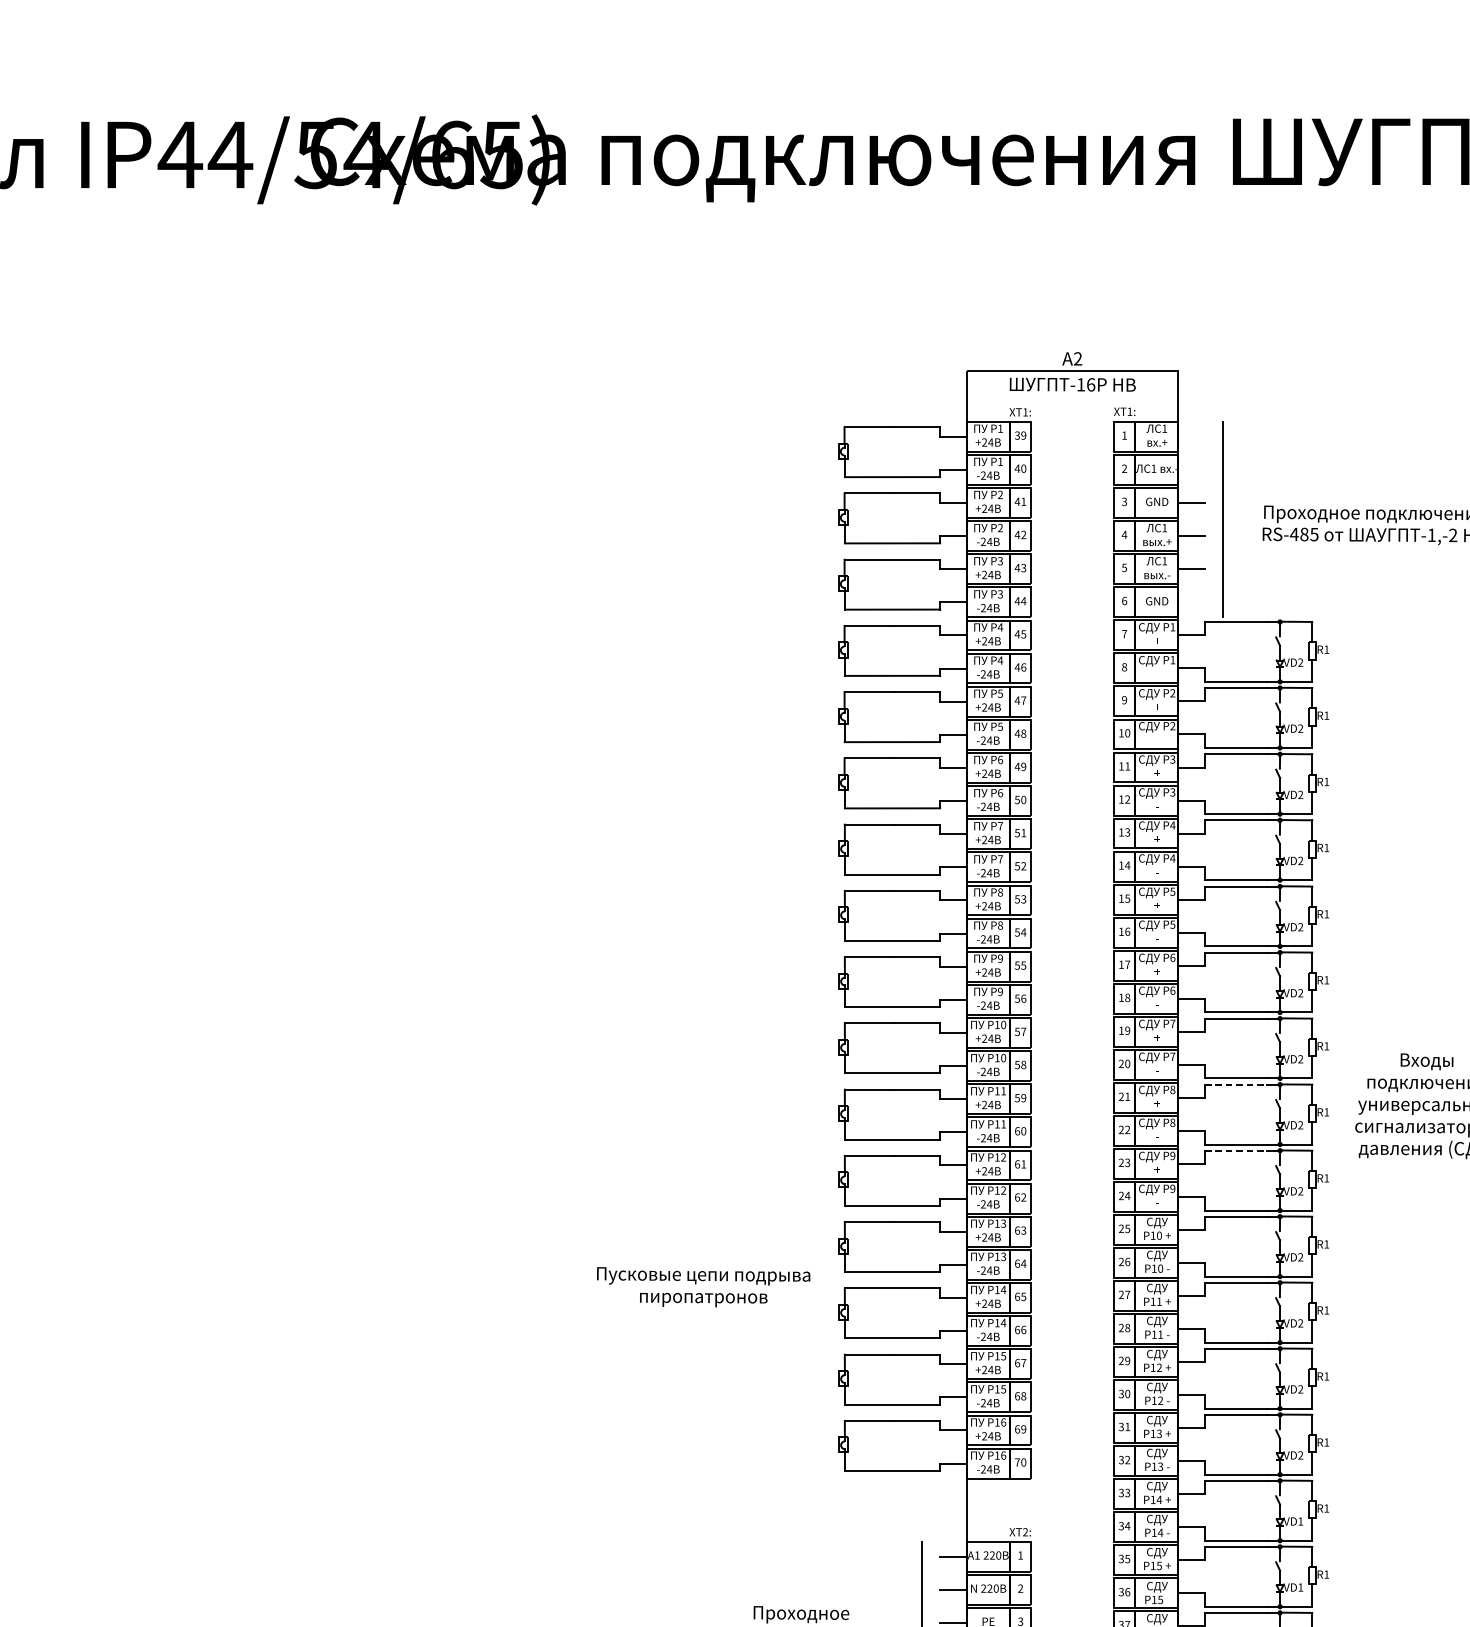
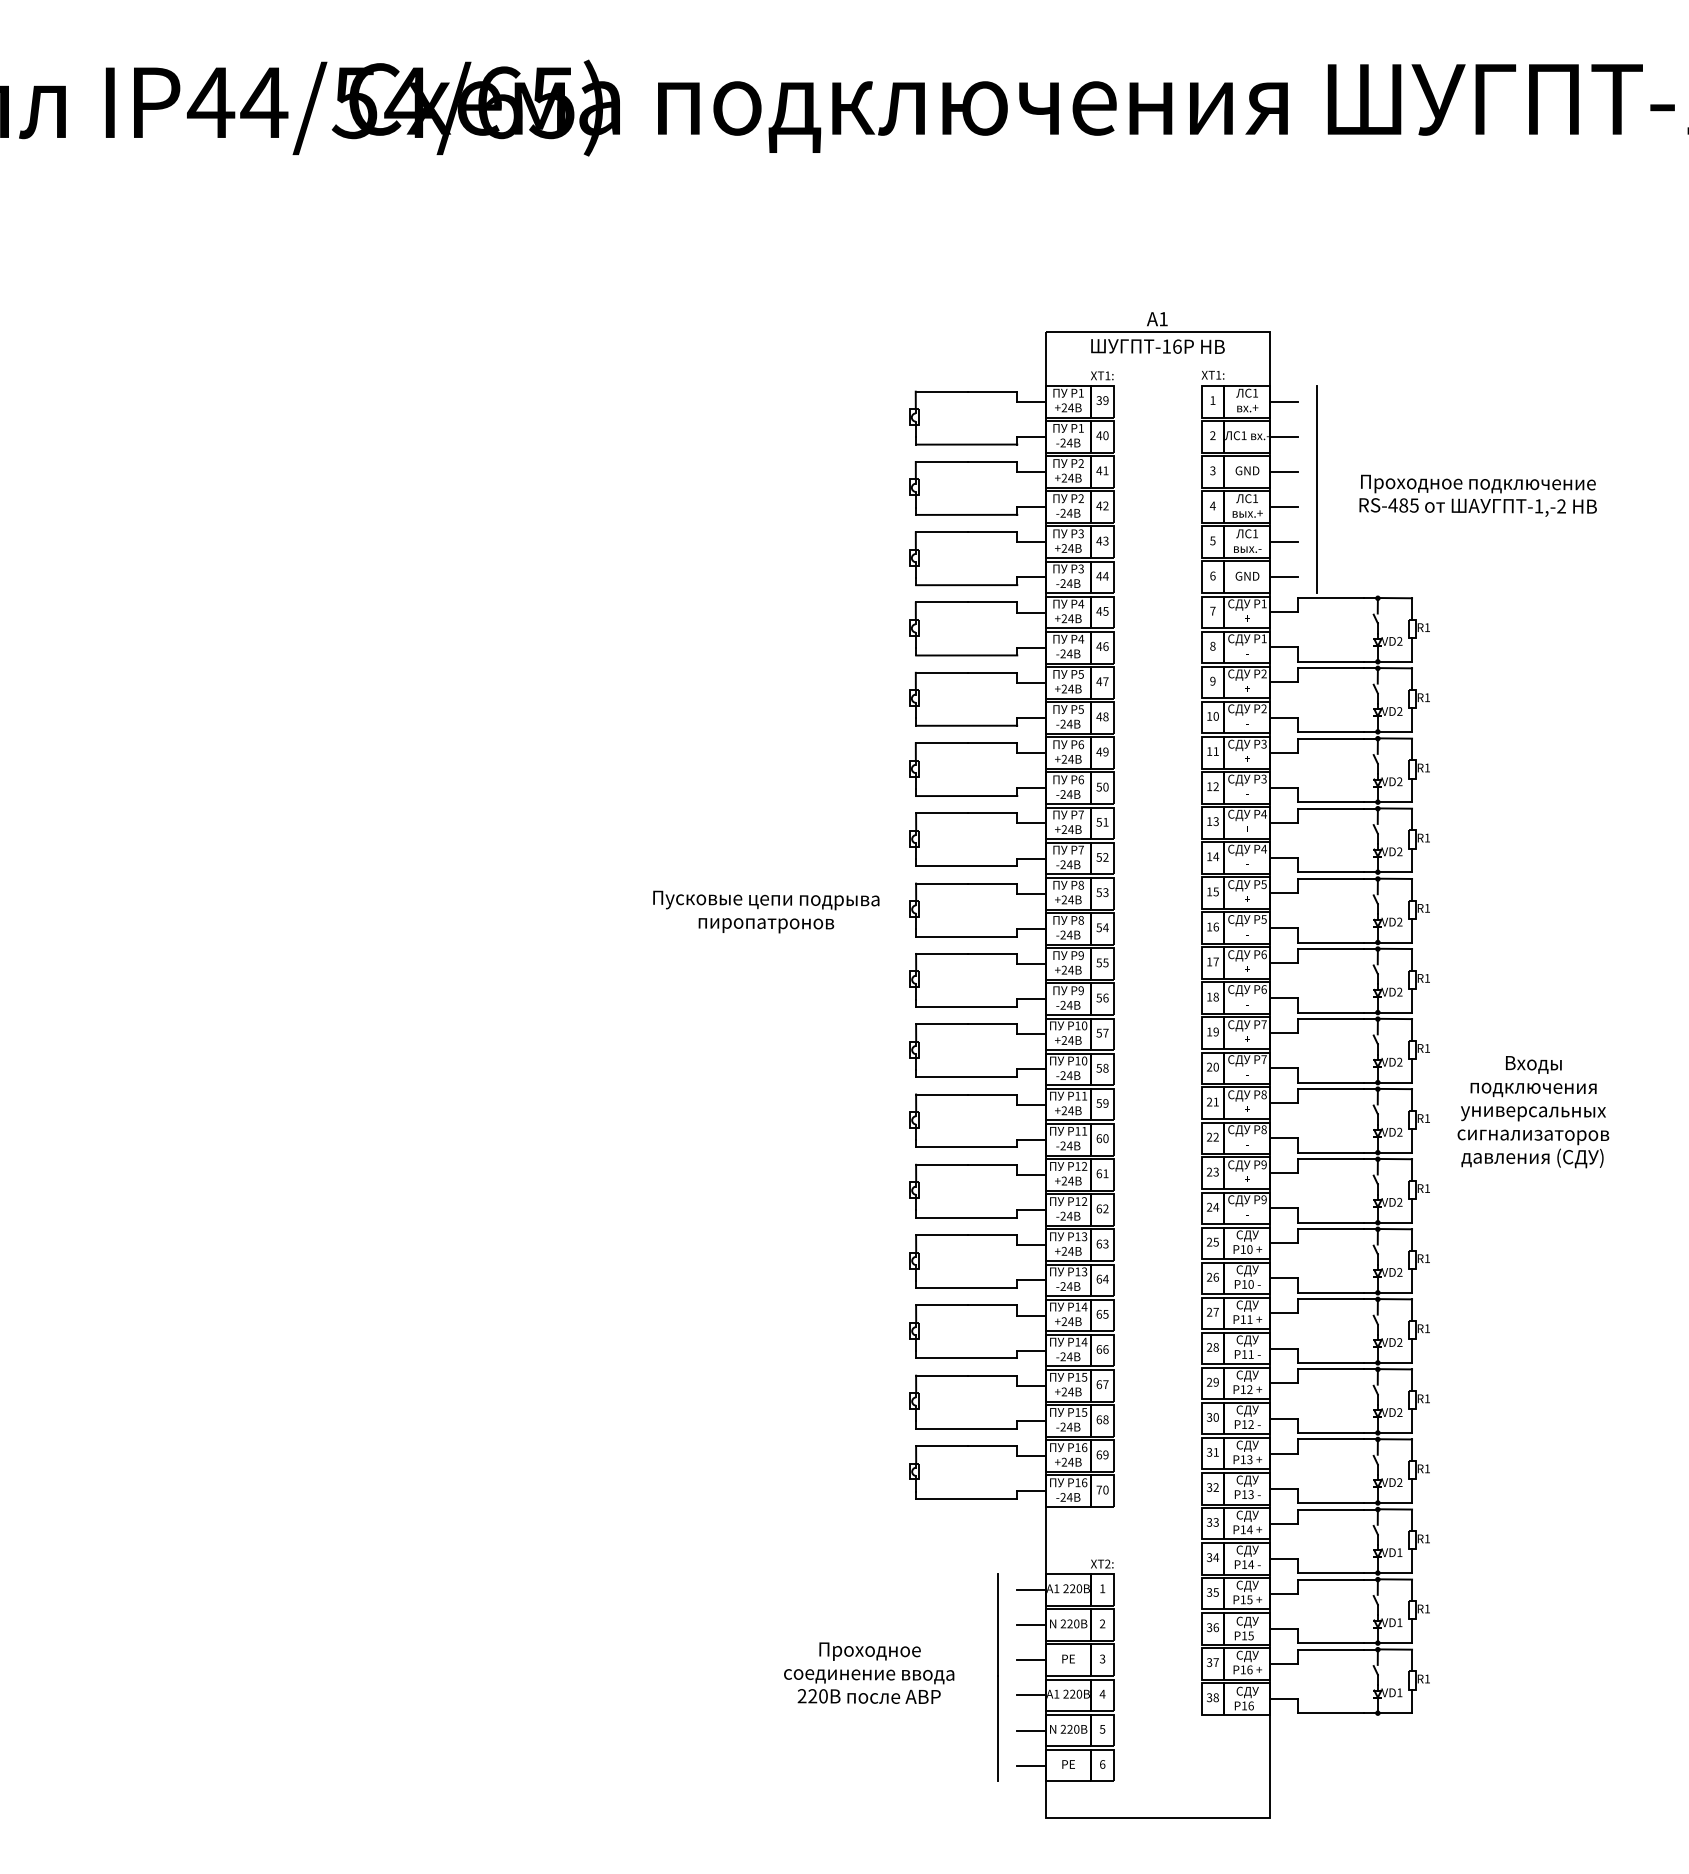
text: (1078, 359) -> (1163, 319), 2 -> 1
line: (1192, 436) -> (1284, 401), added
line: (1192, 469) -> (1284, 436), added
line: (1192, 602) -> (1284, 577), added
line: (1236, 1084) -> (1331, 1089), dashed -> solid
line: (1236, 1150) -> (1331, 1159), dashed -> solid
text: (703, 1286) -> (766, 911), moved

